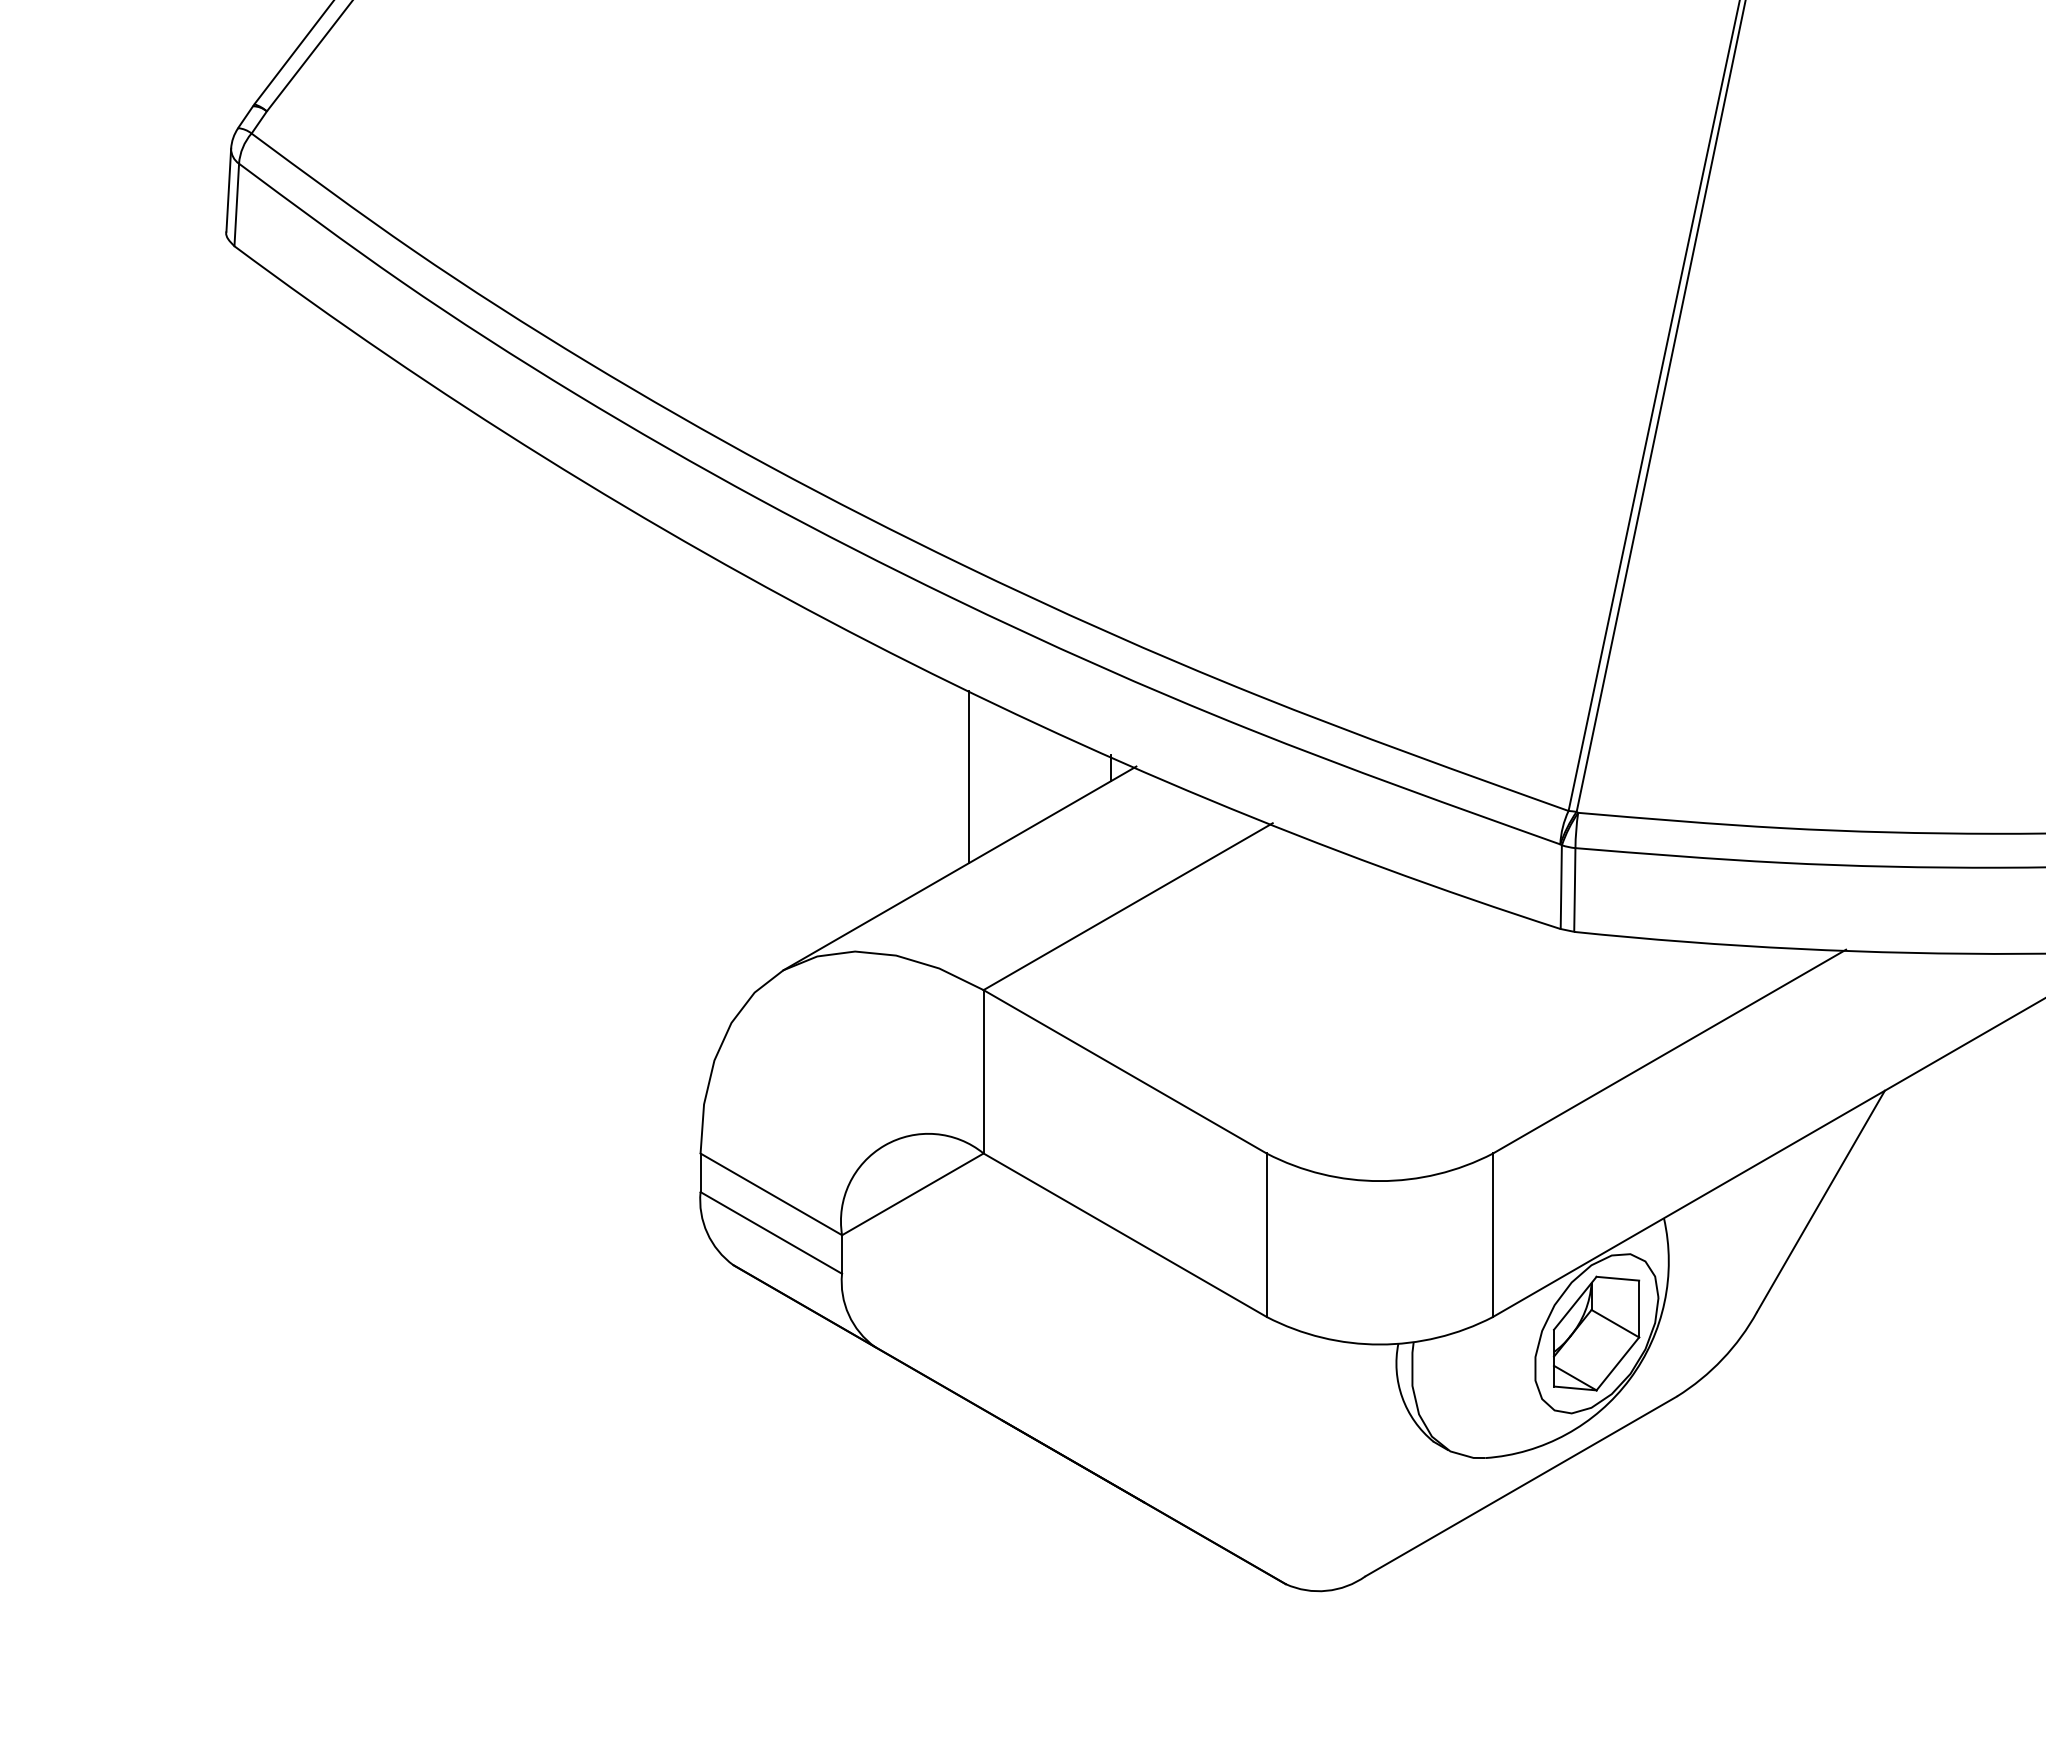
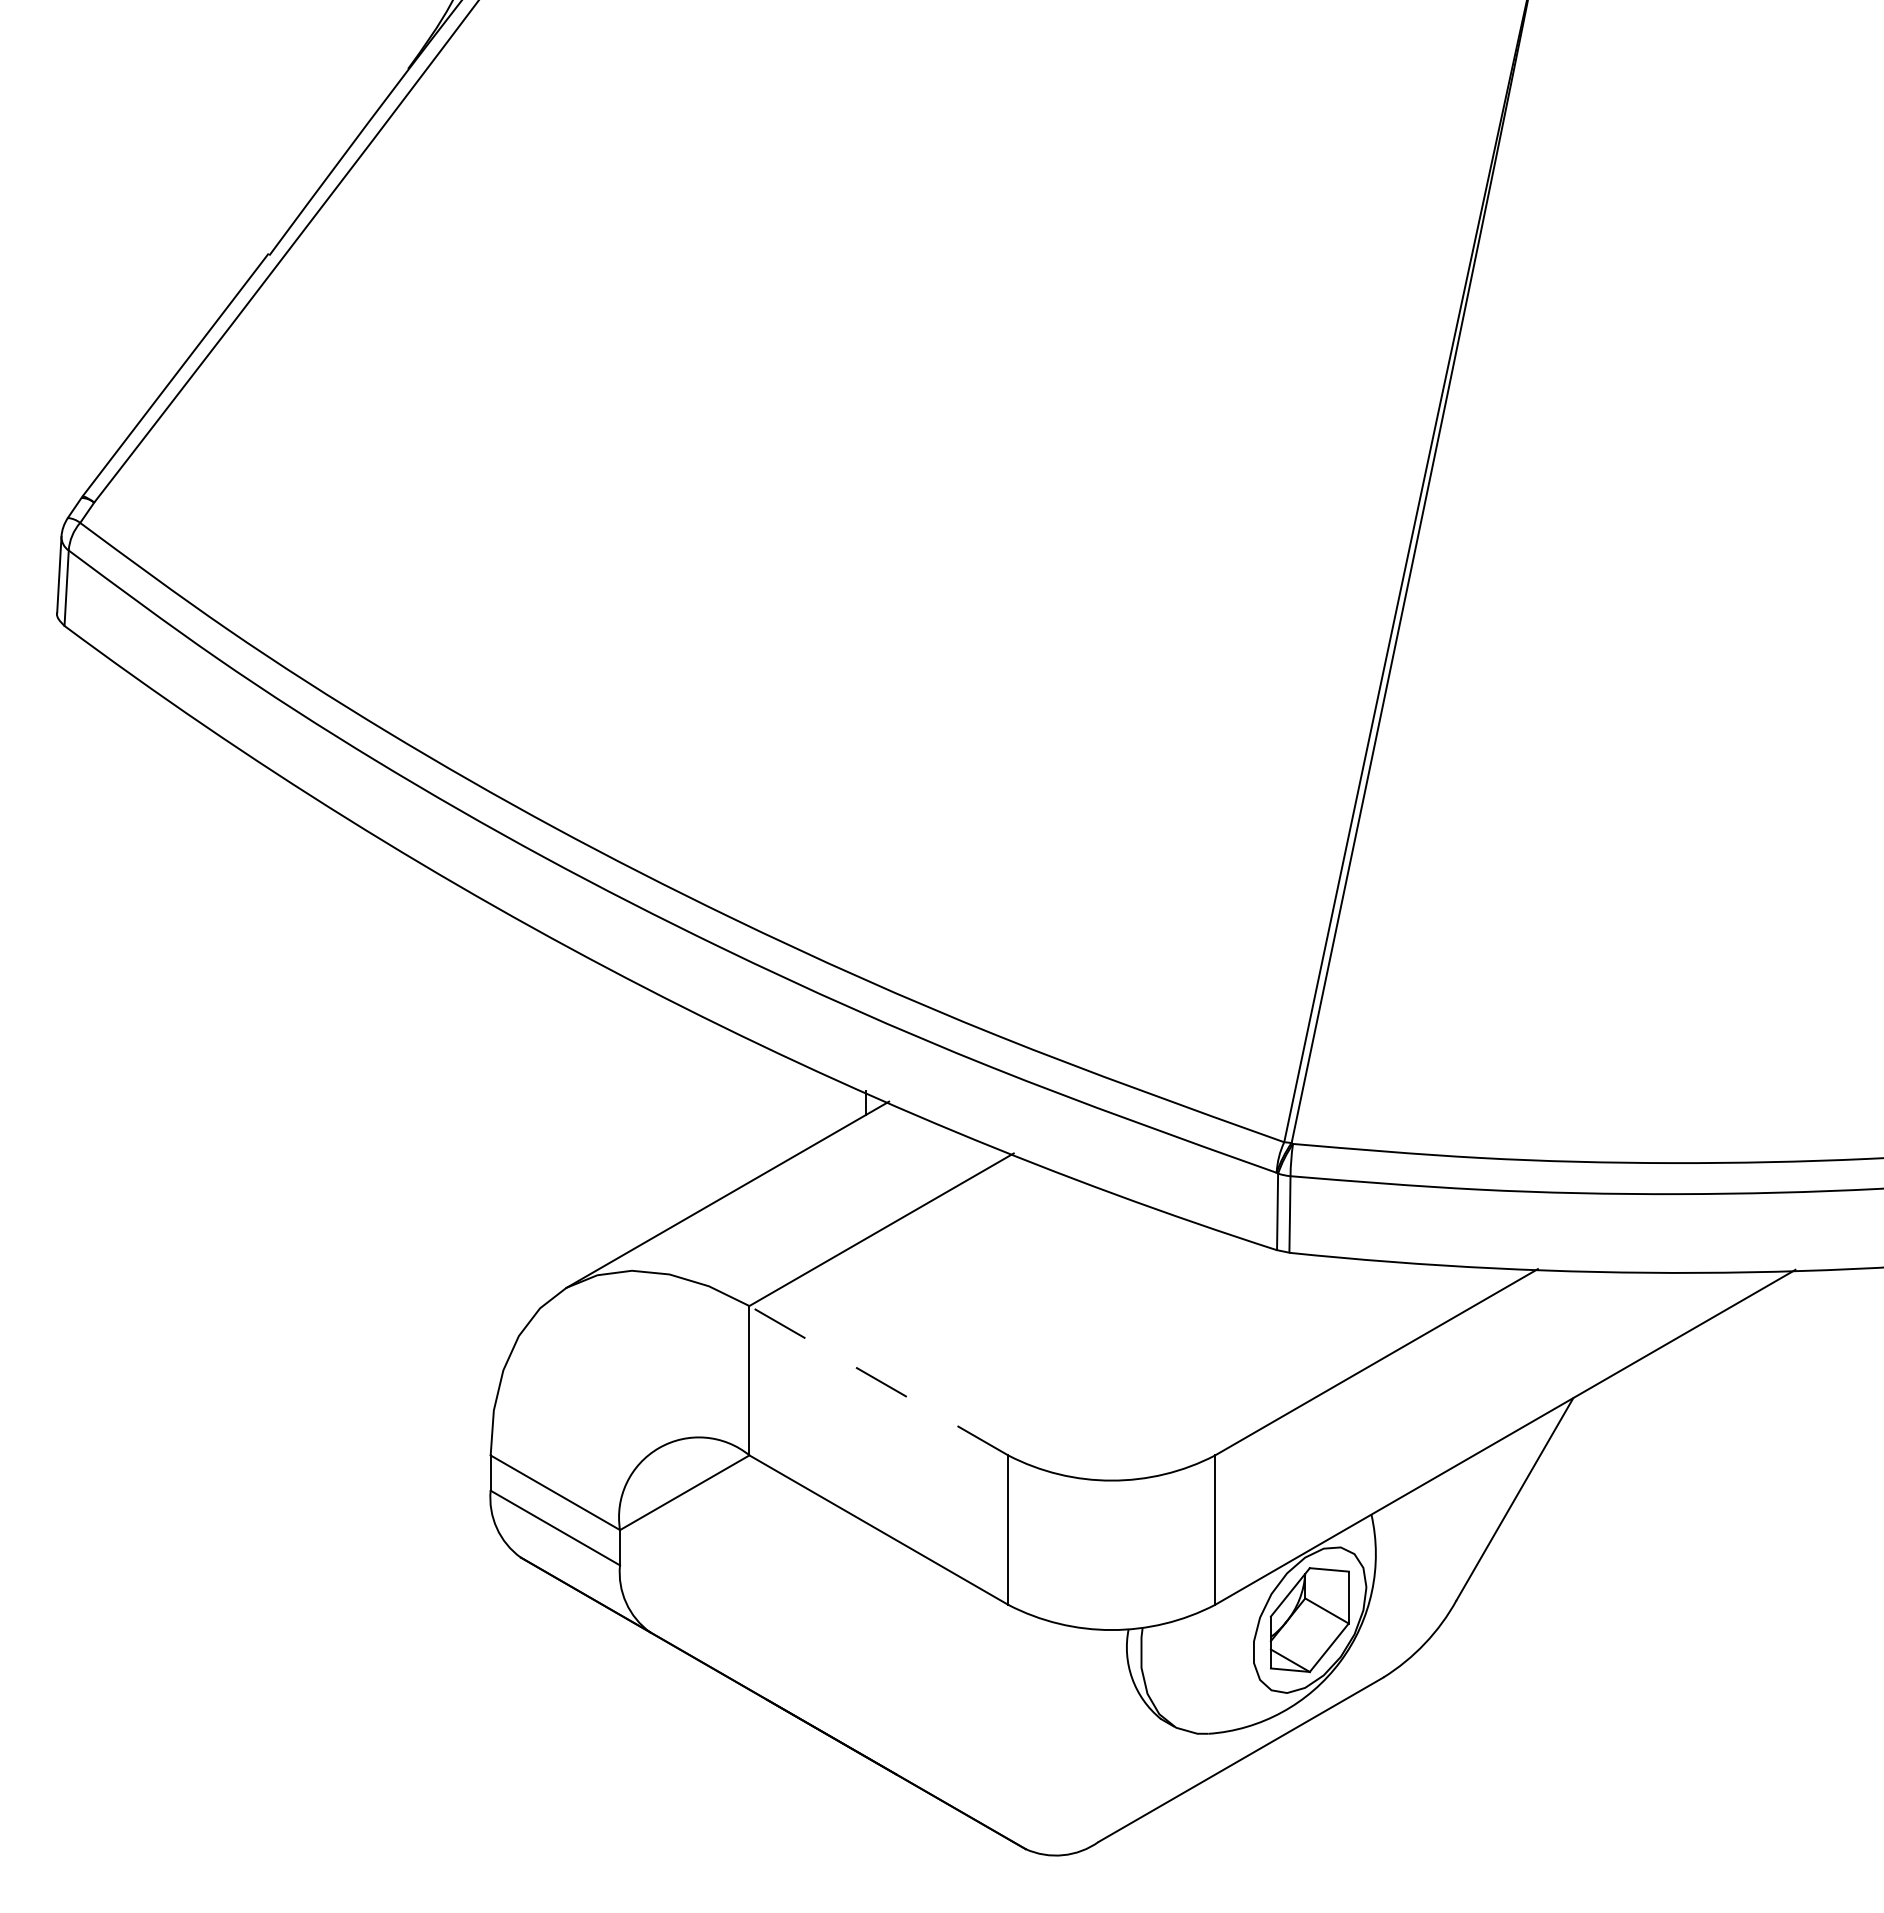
line: (969, 776) -> (736, 1110), removed
line: (1124, 1071) -> (878, 1380), solid -> dashed

